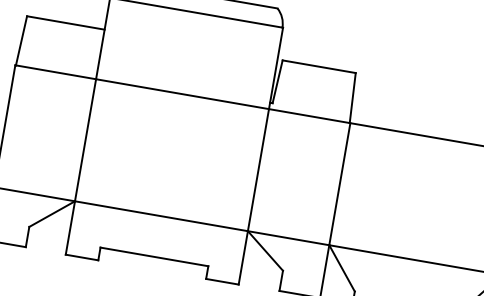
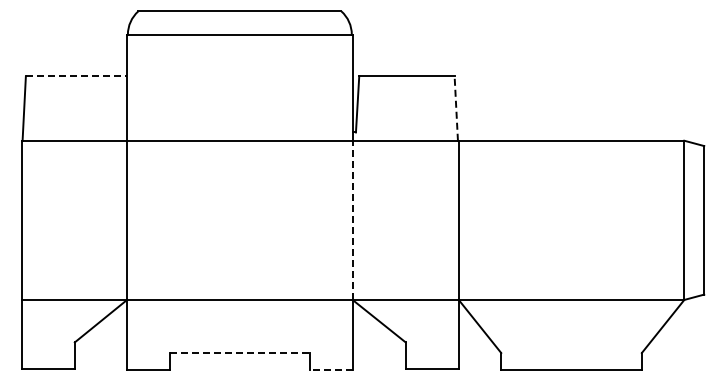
line: (65, 23) -> (76, 76), solid -> dashed
line: (353, 97) -> (456, 107), solid -> dashed
line: (258, 170) -> (352, 220), solid -> dashed
line: (154, 257) -> (240, 353), solid -> dashed
line: (221, 281) -> (330, 369), solid -> dashed

